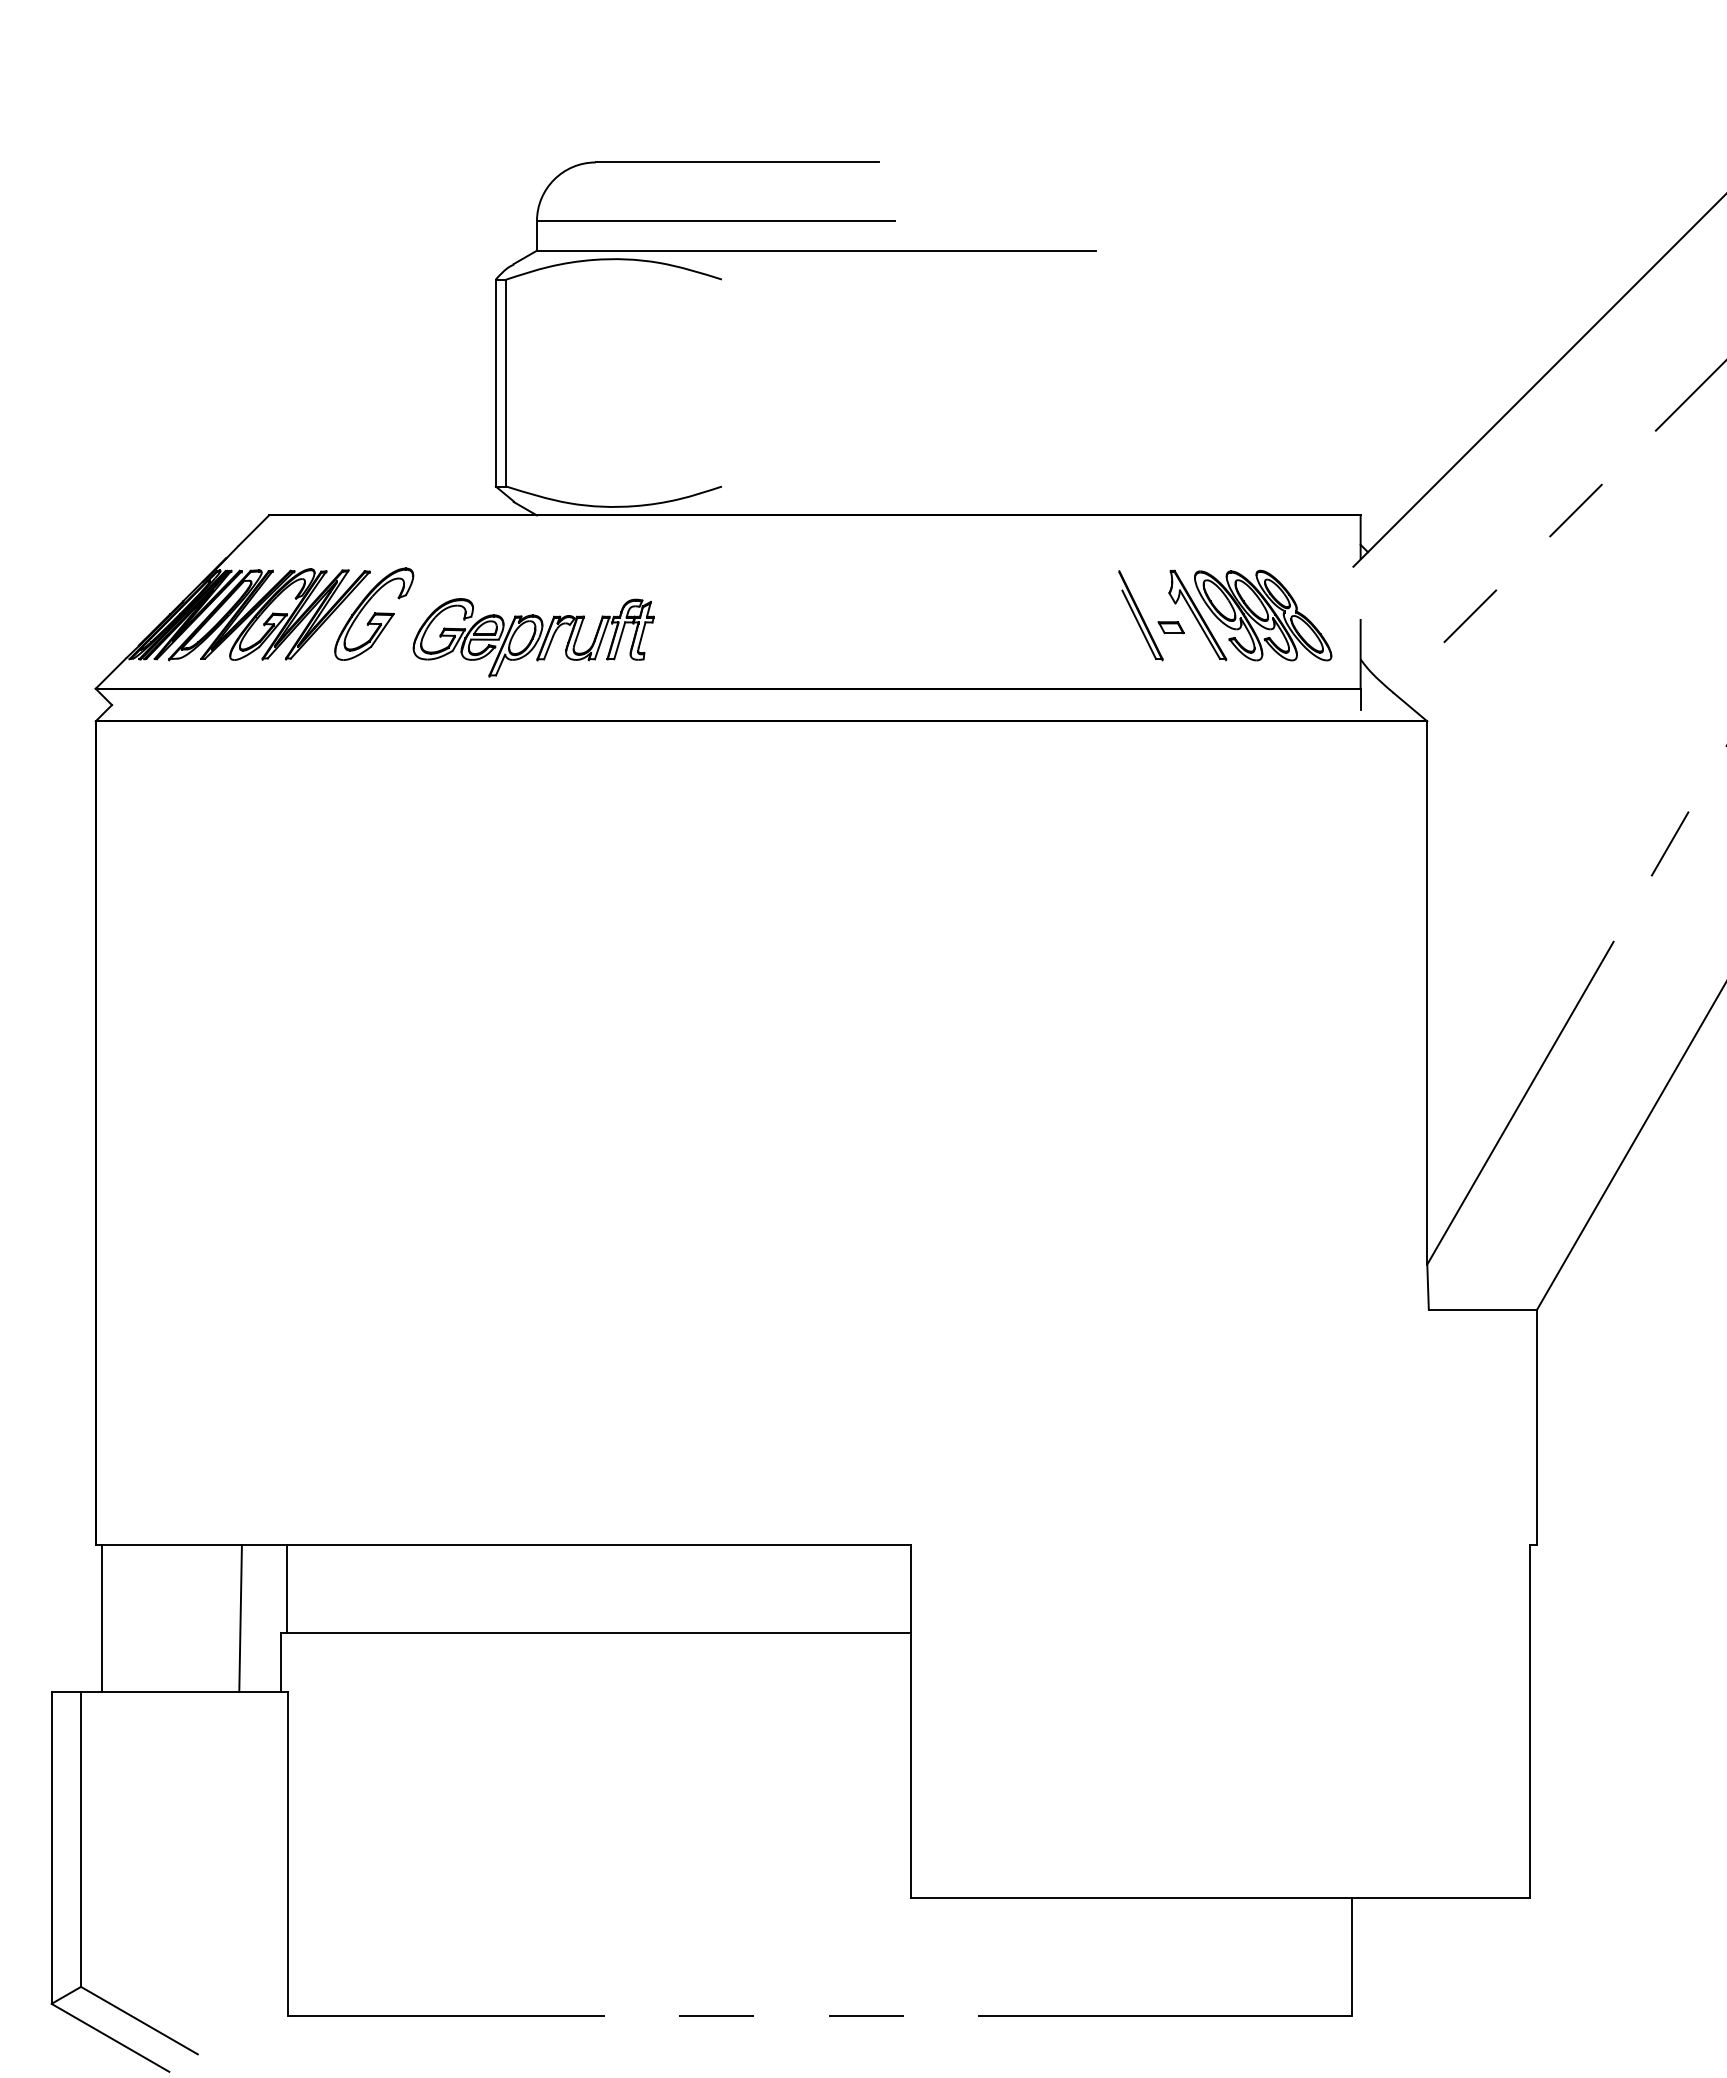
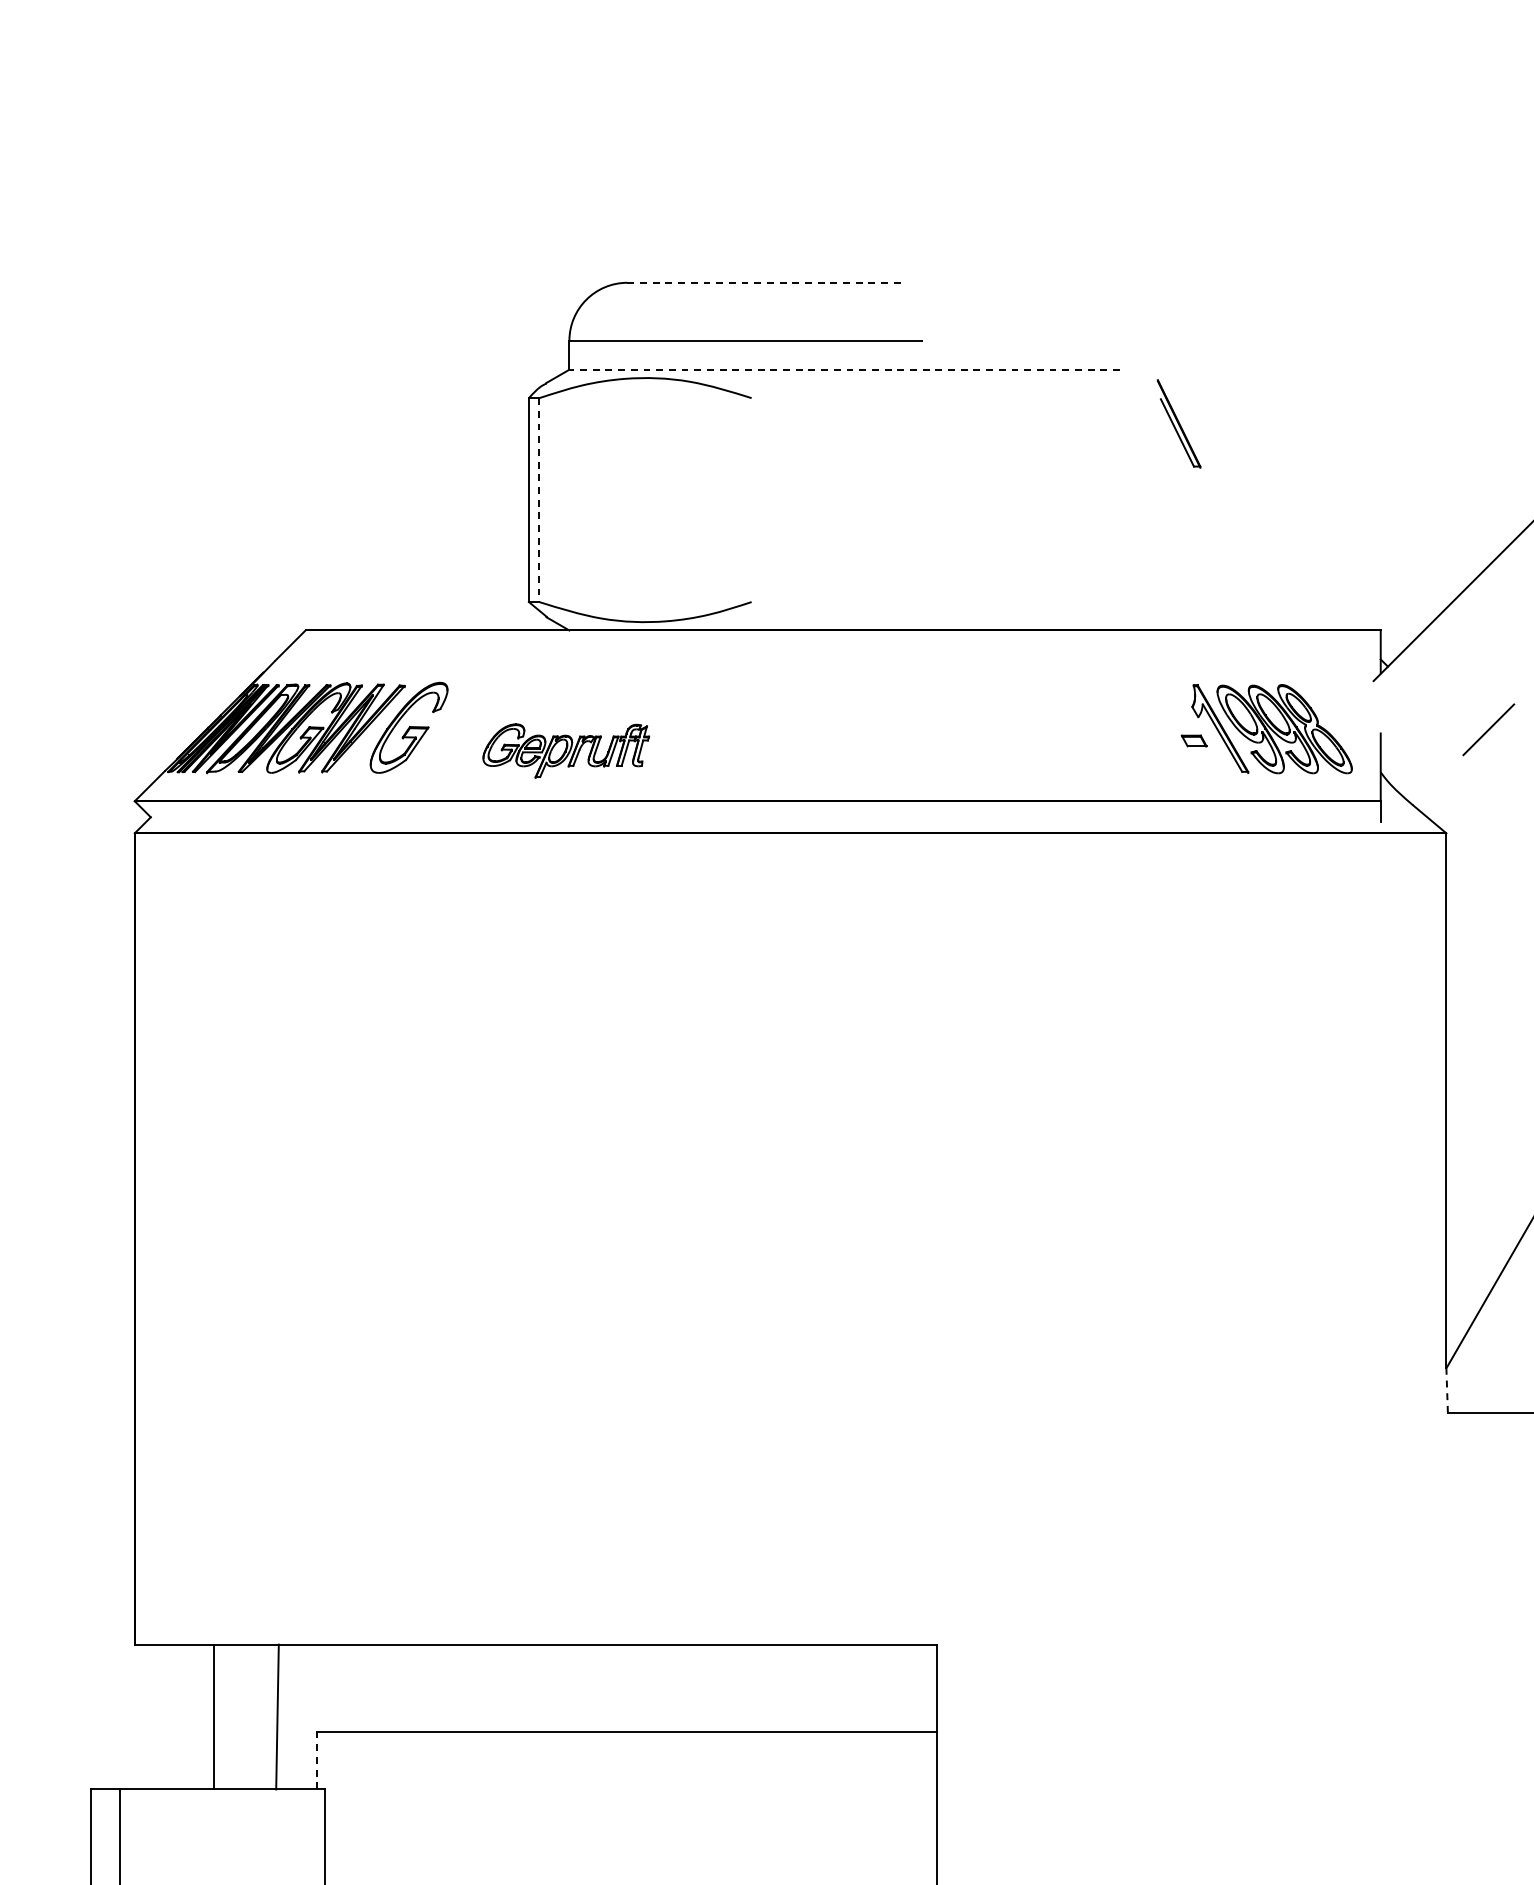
line: (737, 162) -> (766, 282), solid -> dashed
line: (815, 250) -> (843, 369), solid -> dashed
line: (506, 383) -> (539, 500), solid -> dashed
part: (1140, 615) -> (1178, 423), moved
part: (533, 637) -> (566, 750), size x0.7
line: (1428, 1287) -> (1447, 1390), solid -> dashed
line: (286, 1589) -> (322, 1688), removed
line: (101, 1618) -> (213, 1717), moved
line: (281, 1663) -> (317, 1761), solid -> dashed

